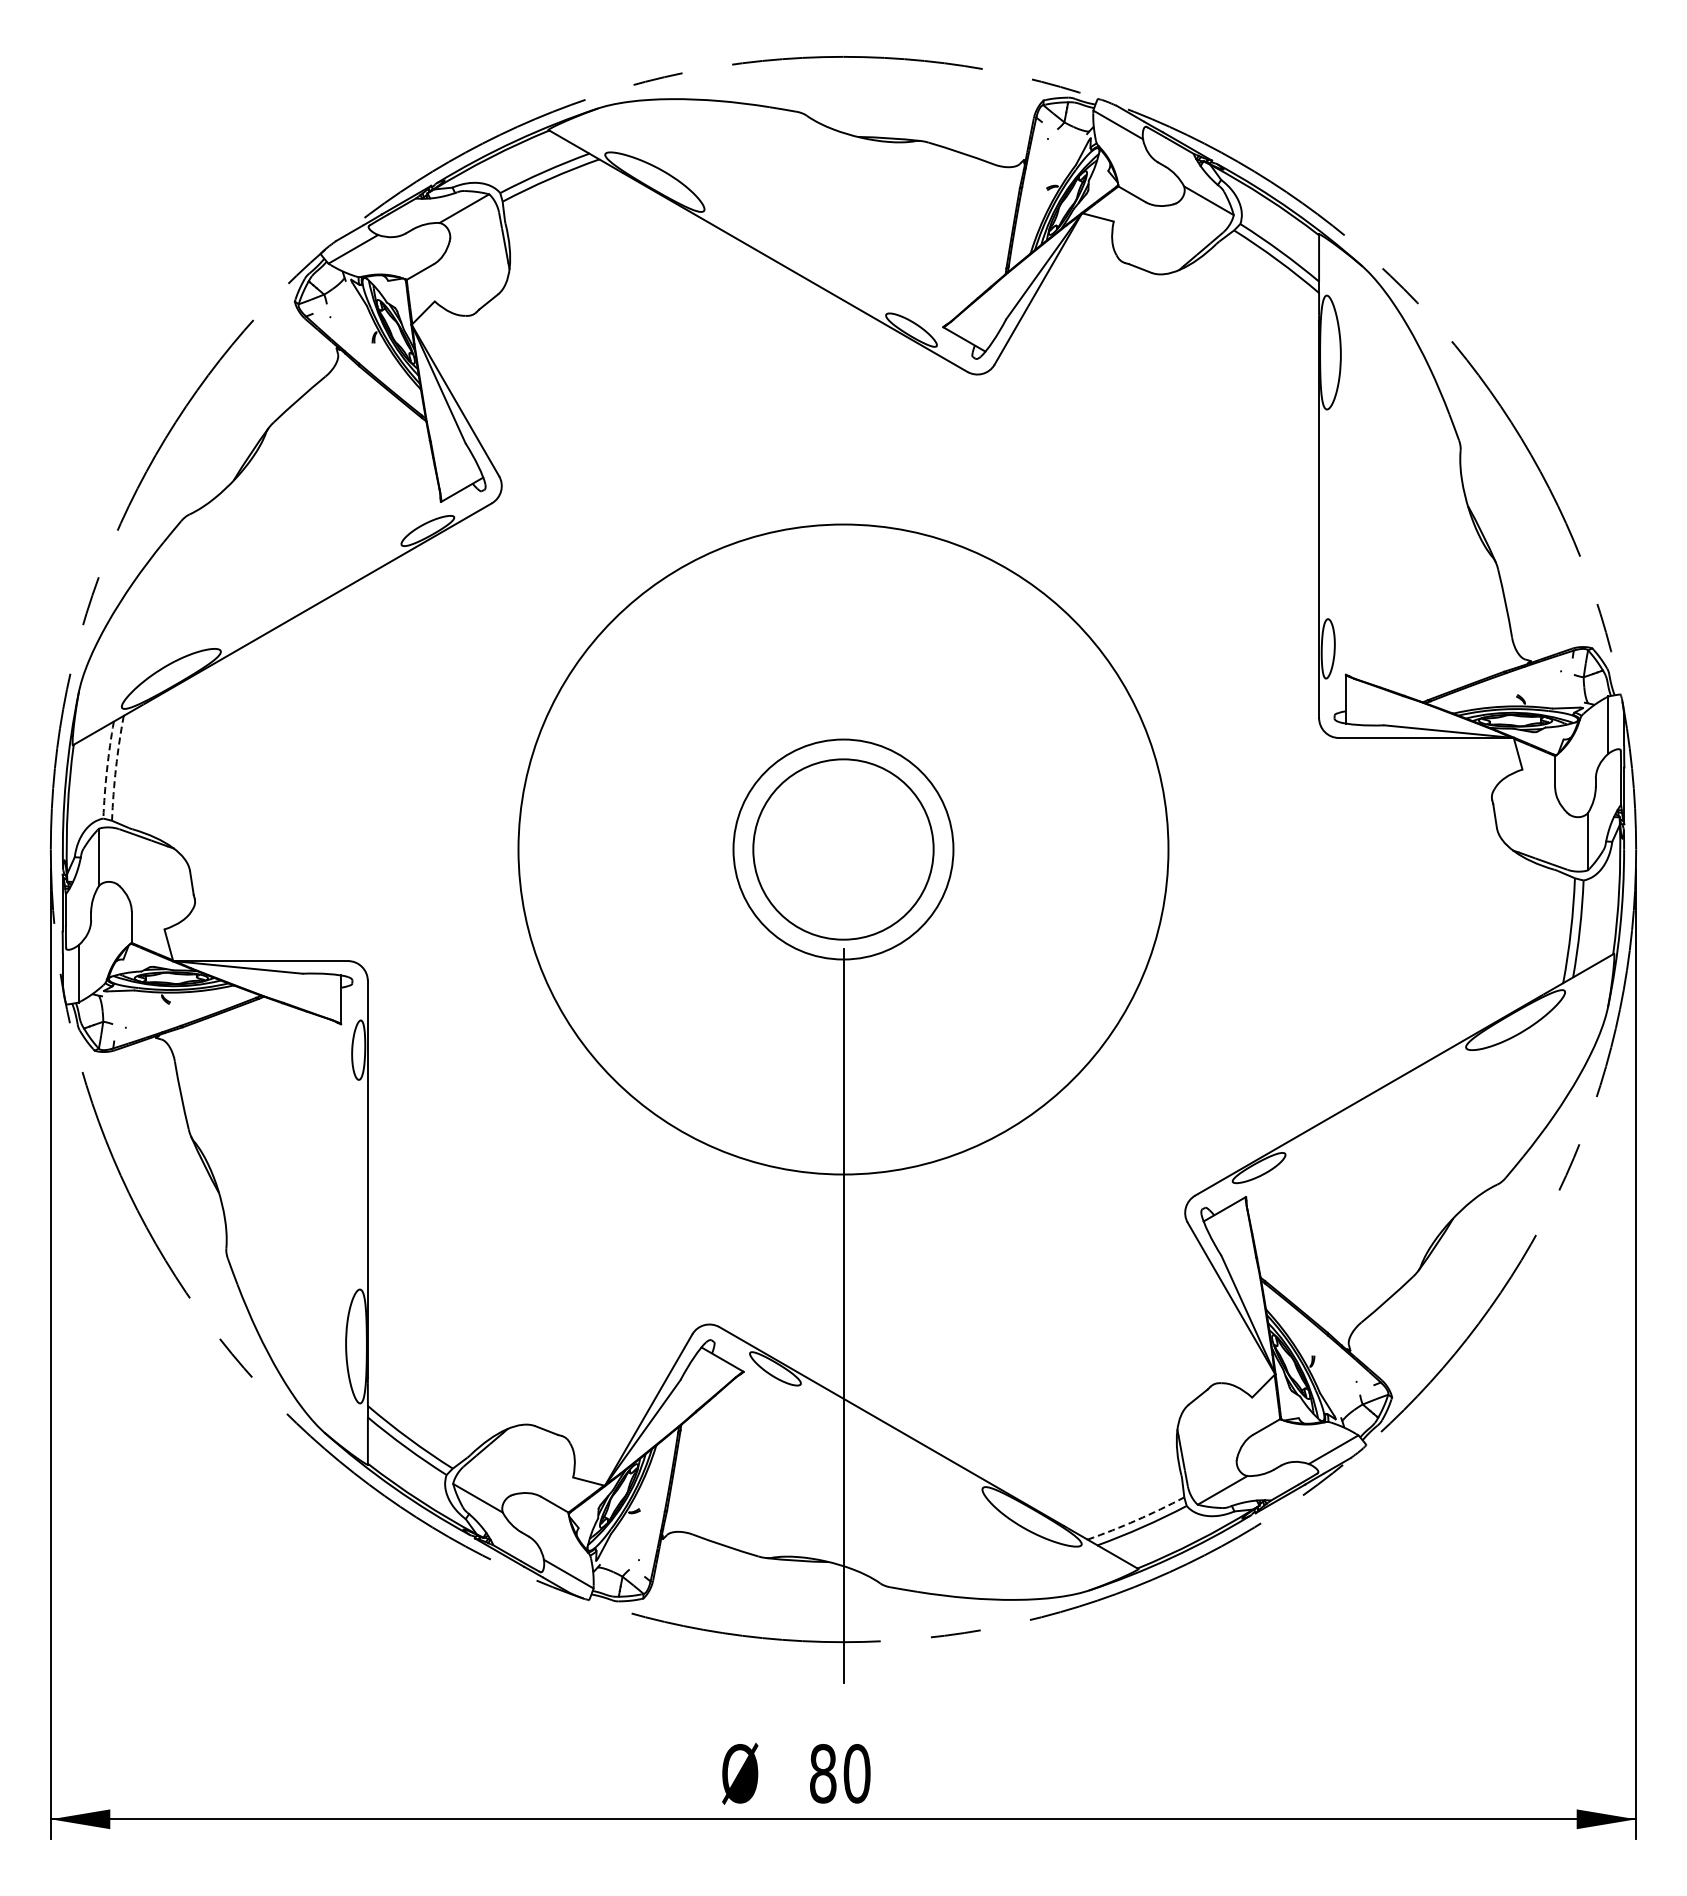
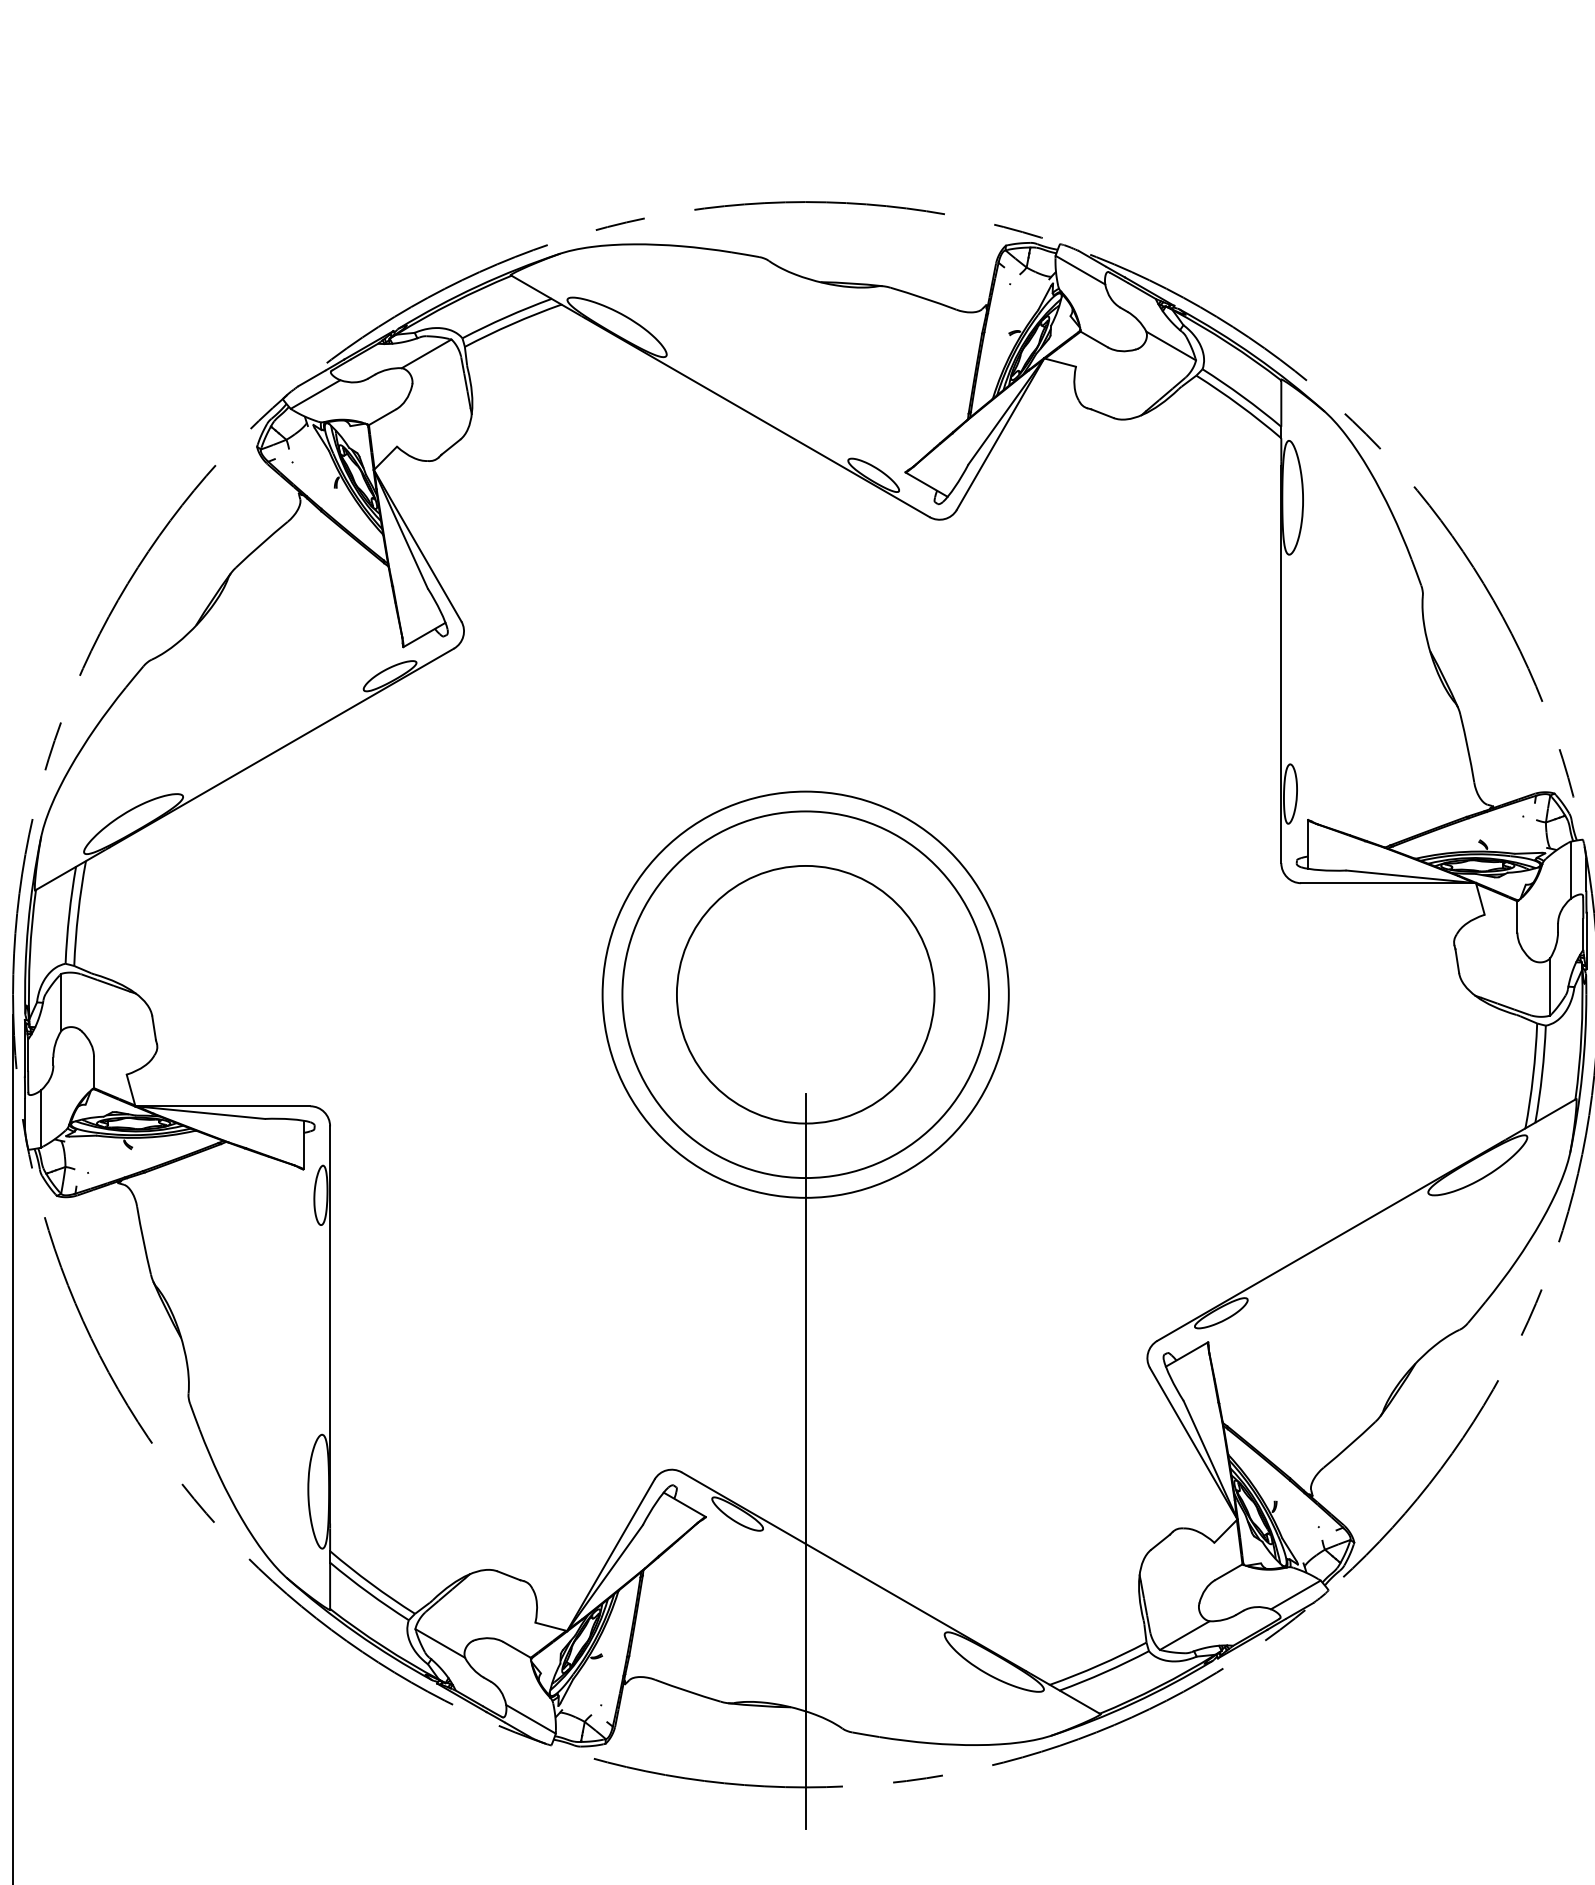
arc: (116, 768) -> (78, 913), dashed -> solid
arc: (107, 769) -> (69, 914), dashed -> solid
circle: (843, 849) -> (805, 994), size x0.62
circle: (843, 849) -> (805, 994), size x1.43
circle: (843, 849) -> (805, 994), size x1.67
arc: (1136, 1520) -> (1098, 1665), dashed -> solid

